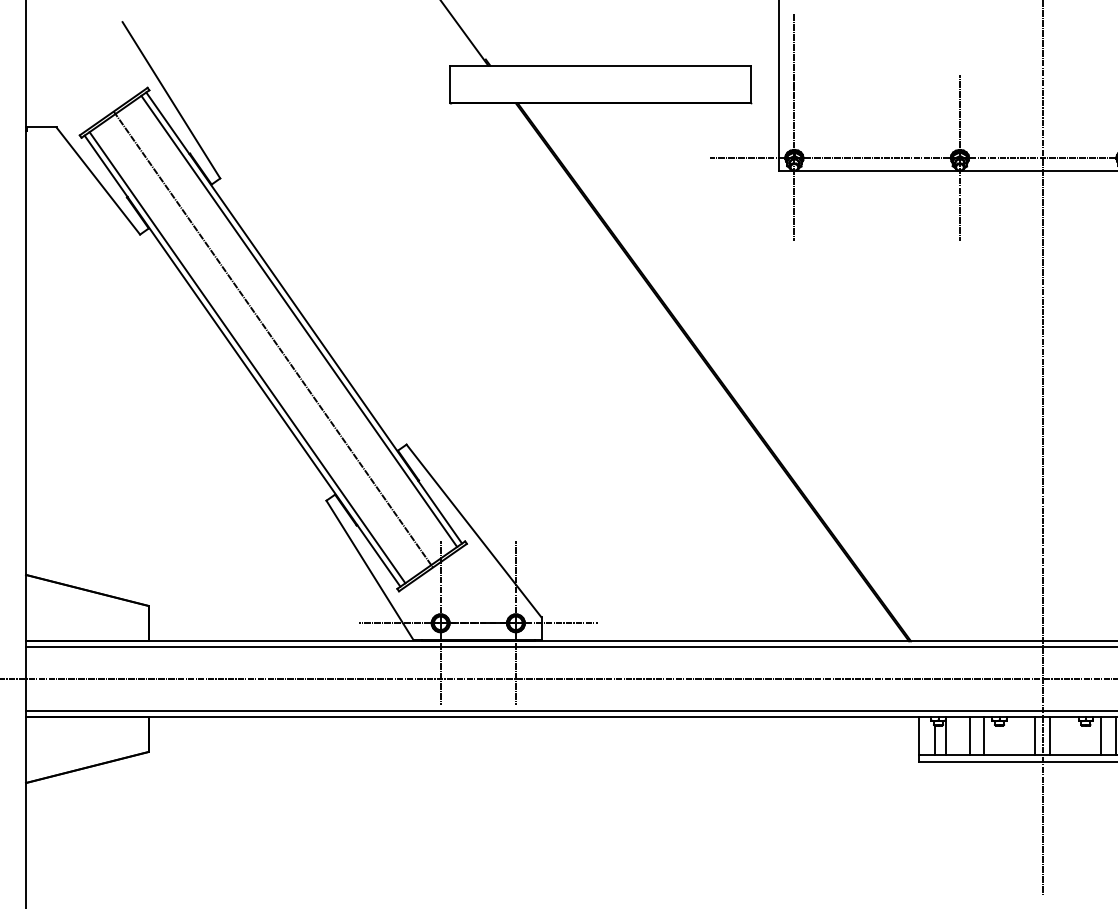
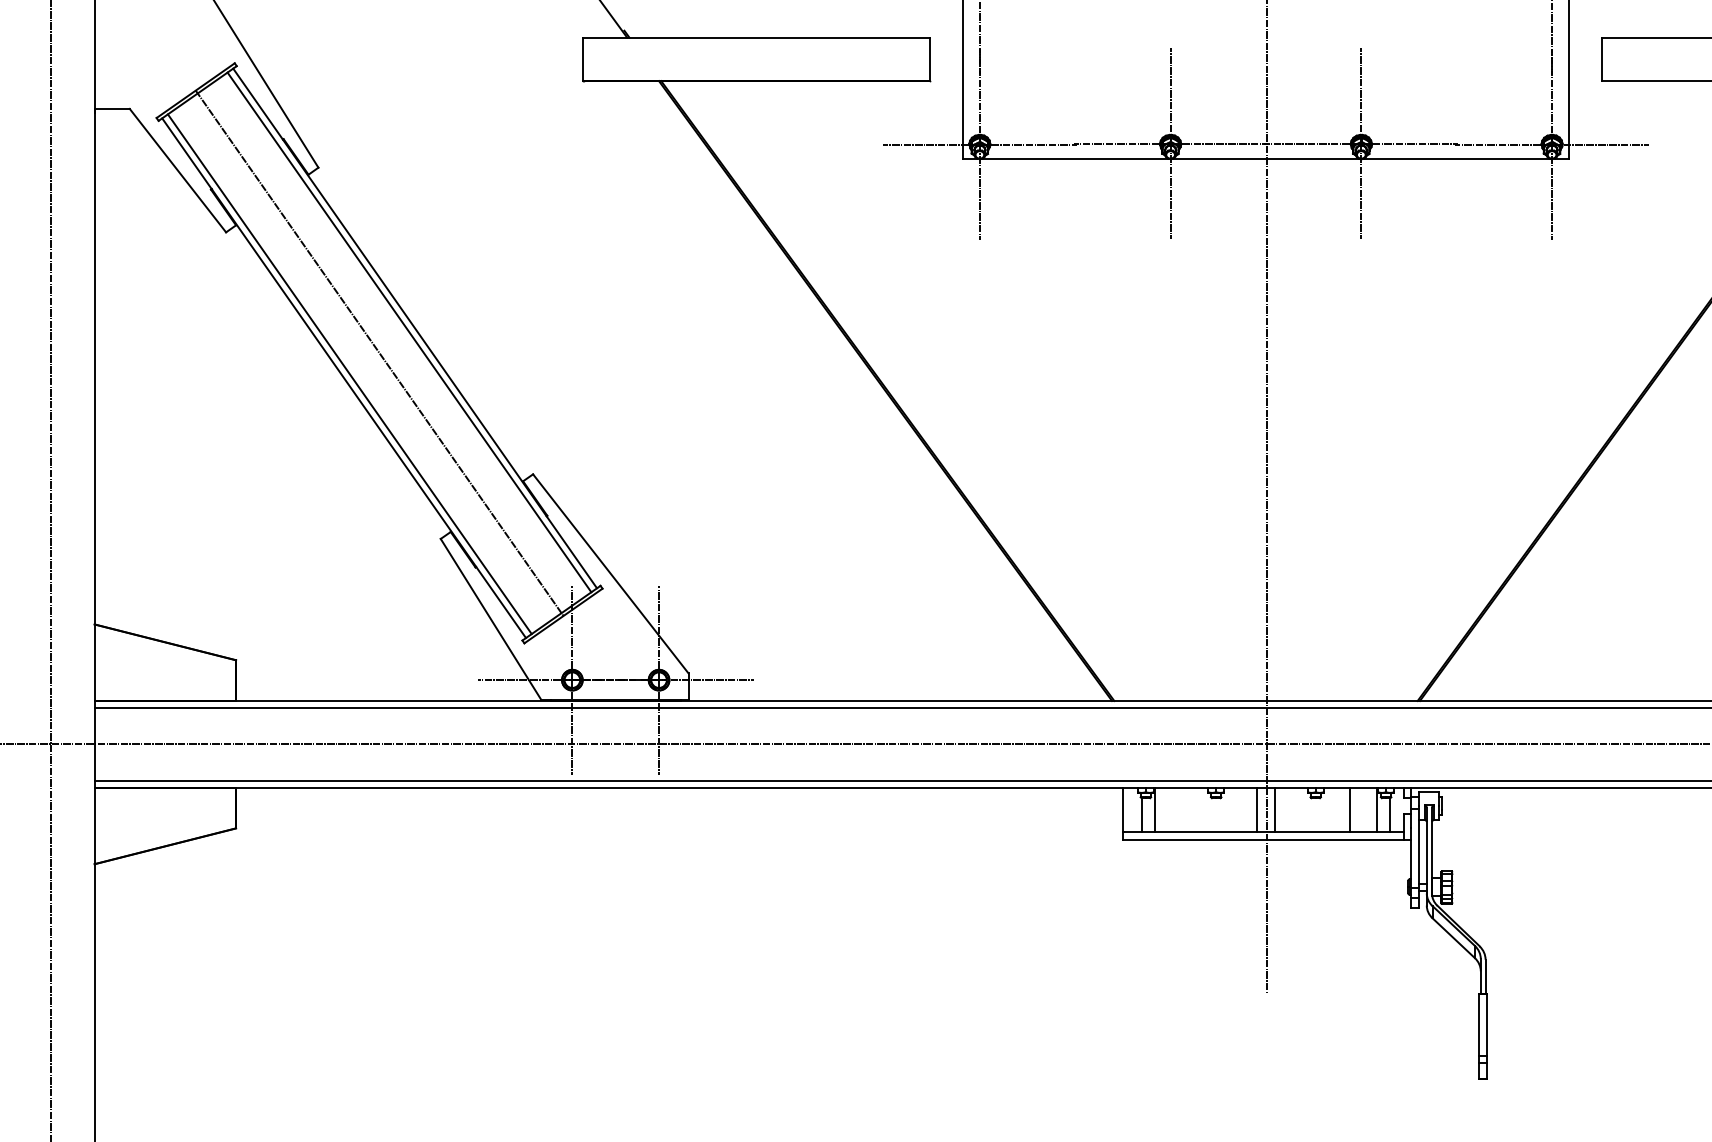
line: (970, 735) -> (1182, 809), removed
line: (984, 735) -> (1198, 809), removed
line: (1101, 735) -> (1333, 809), removed

